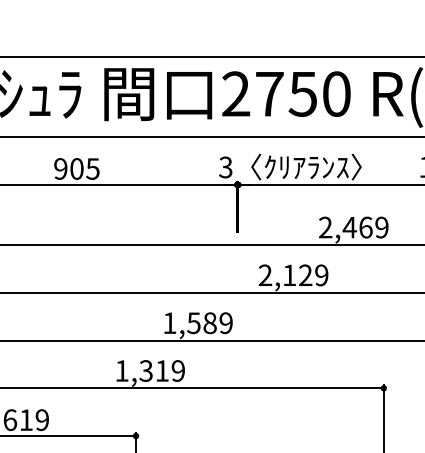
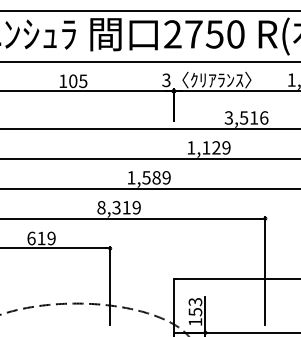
text: (61, 169) -> (63, 81), 905 -> 105
text: (353, 226) -> (246, 117), 2,469 -> 3,516
text: (265, 274) -> (191, 147), 2,129 -> 1,129
text: (122, 370) -> (101, 207), 1,319 -> 8,319

